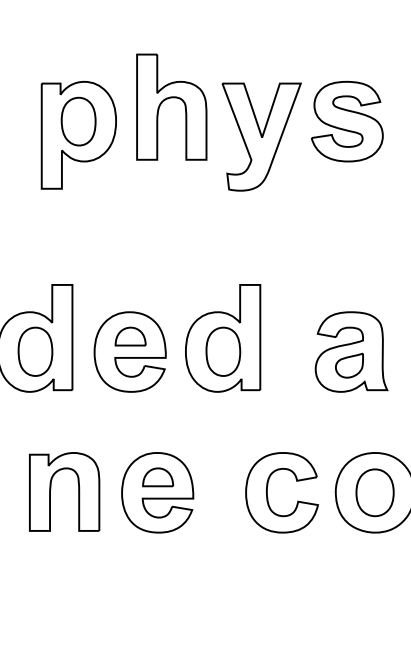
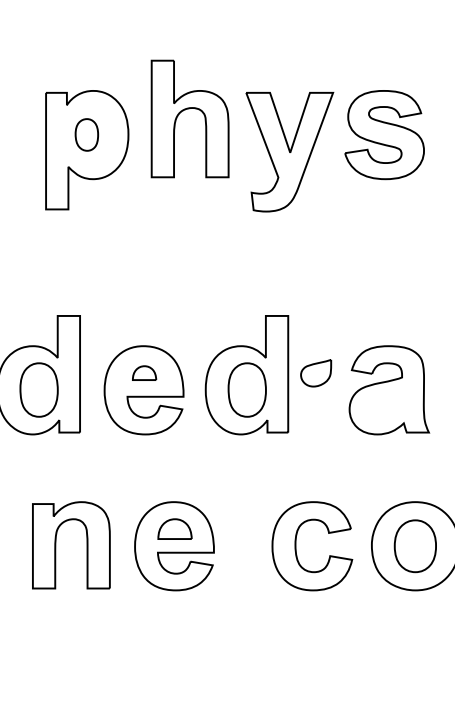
part: (78, 121) -> (86, 134), size x0.6
part: (130, 336) -> (144, 373), size x0.7
part: (349, 365) -> (316, 373), moved

